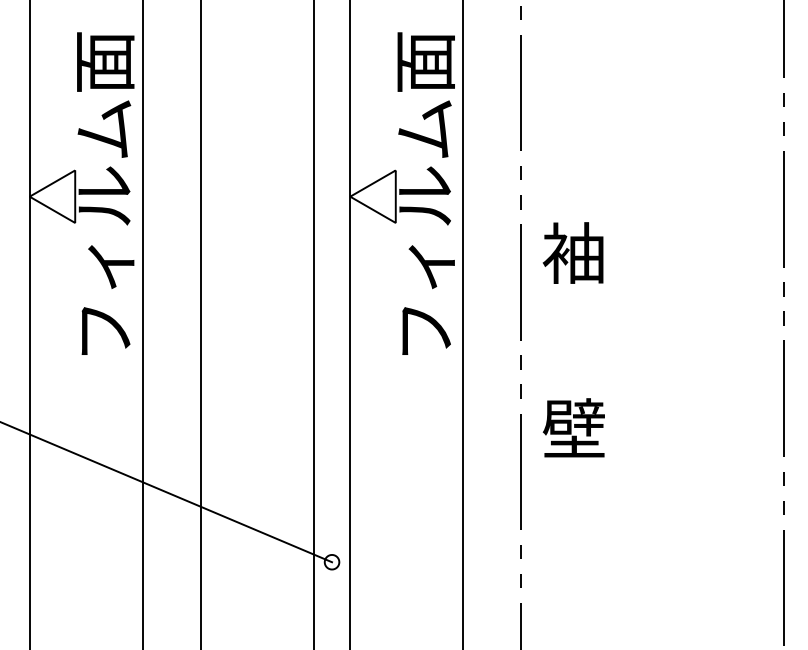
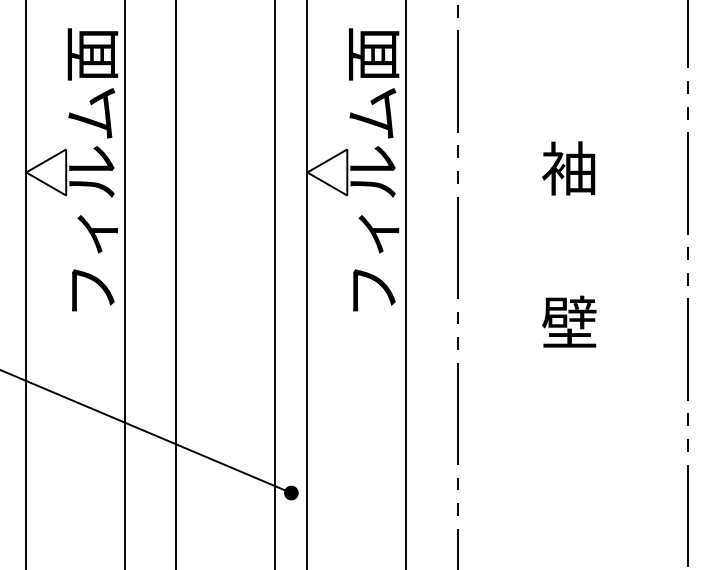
text: (573, 339) -> (568, 244), moved
fill: (331, 561) -> (290, 492), added

